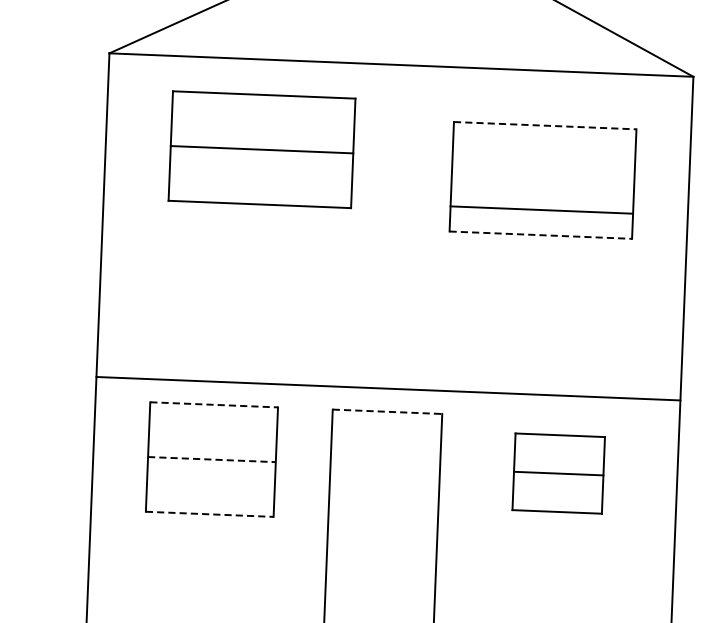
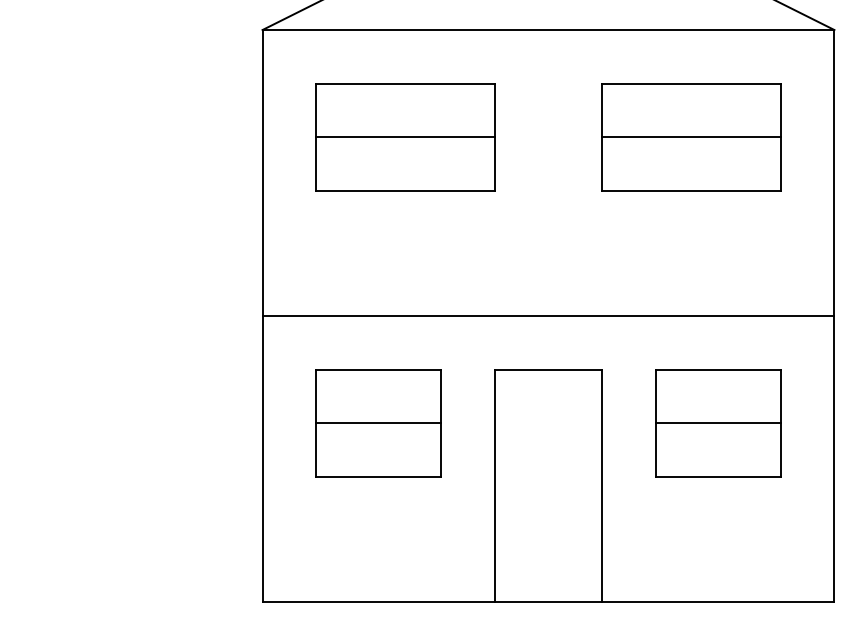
line: (545, 125) -> (691, 83), dashed -> solid
part: (262, 149) -> (405, 137), moved
line: (541, 210) -> (691, 137), moved
line: (540, 234) -> (691, 190), dashed -> solid
line: (388, 388) -> (548, 315), moved
line: (213, 404) -> (378, 369), dashed -> solid
line: (387, 411) -> (548, 369), dashed -> solid
line: (211, 459) -> (378, 423), dashed -> solid
part: (558, 473) -> (718, 423), size x1.43
line: (209, 513) -> (378, 476), dashed -> solid

